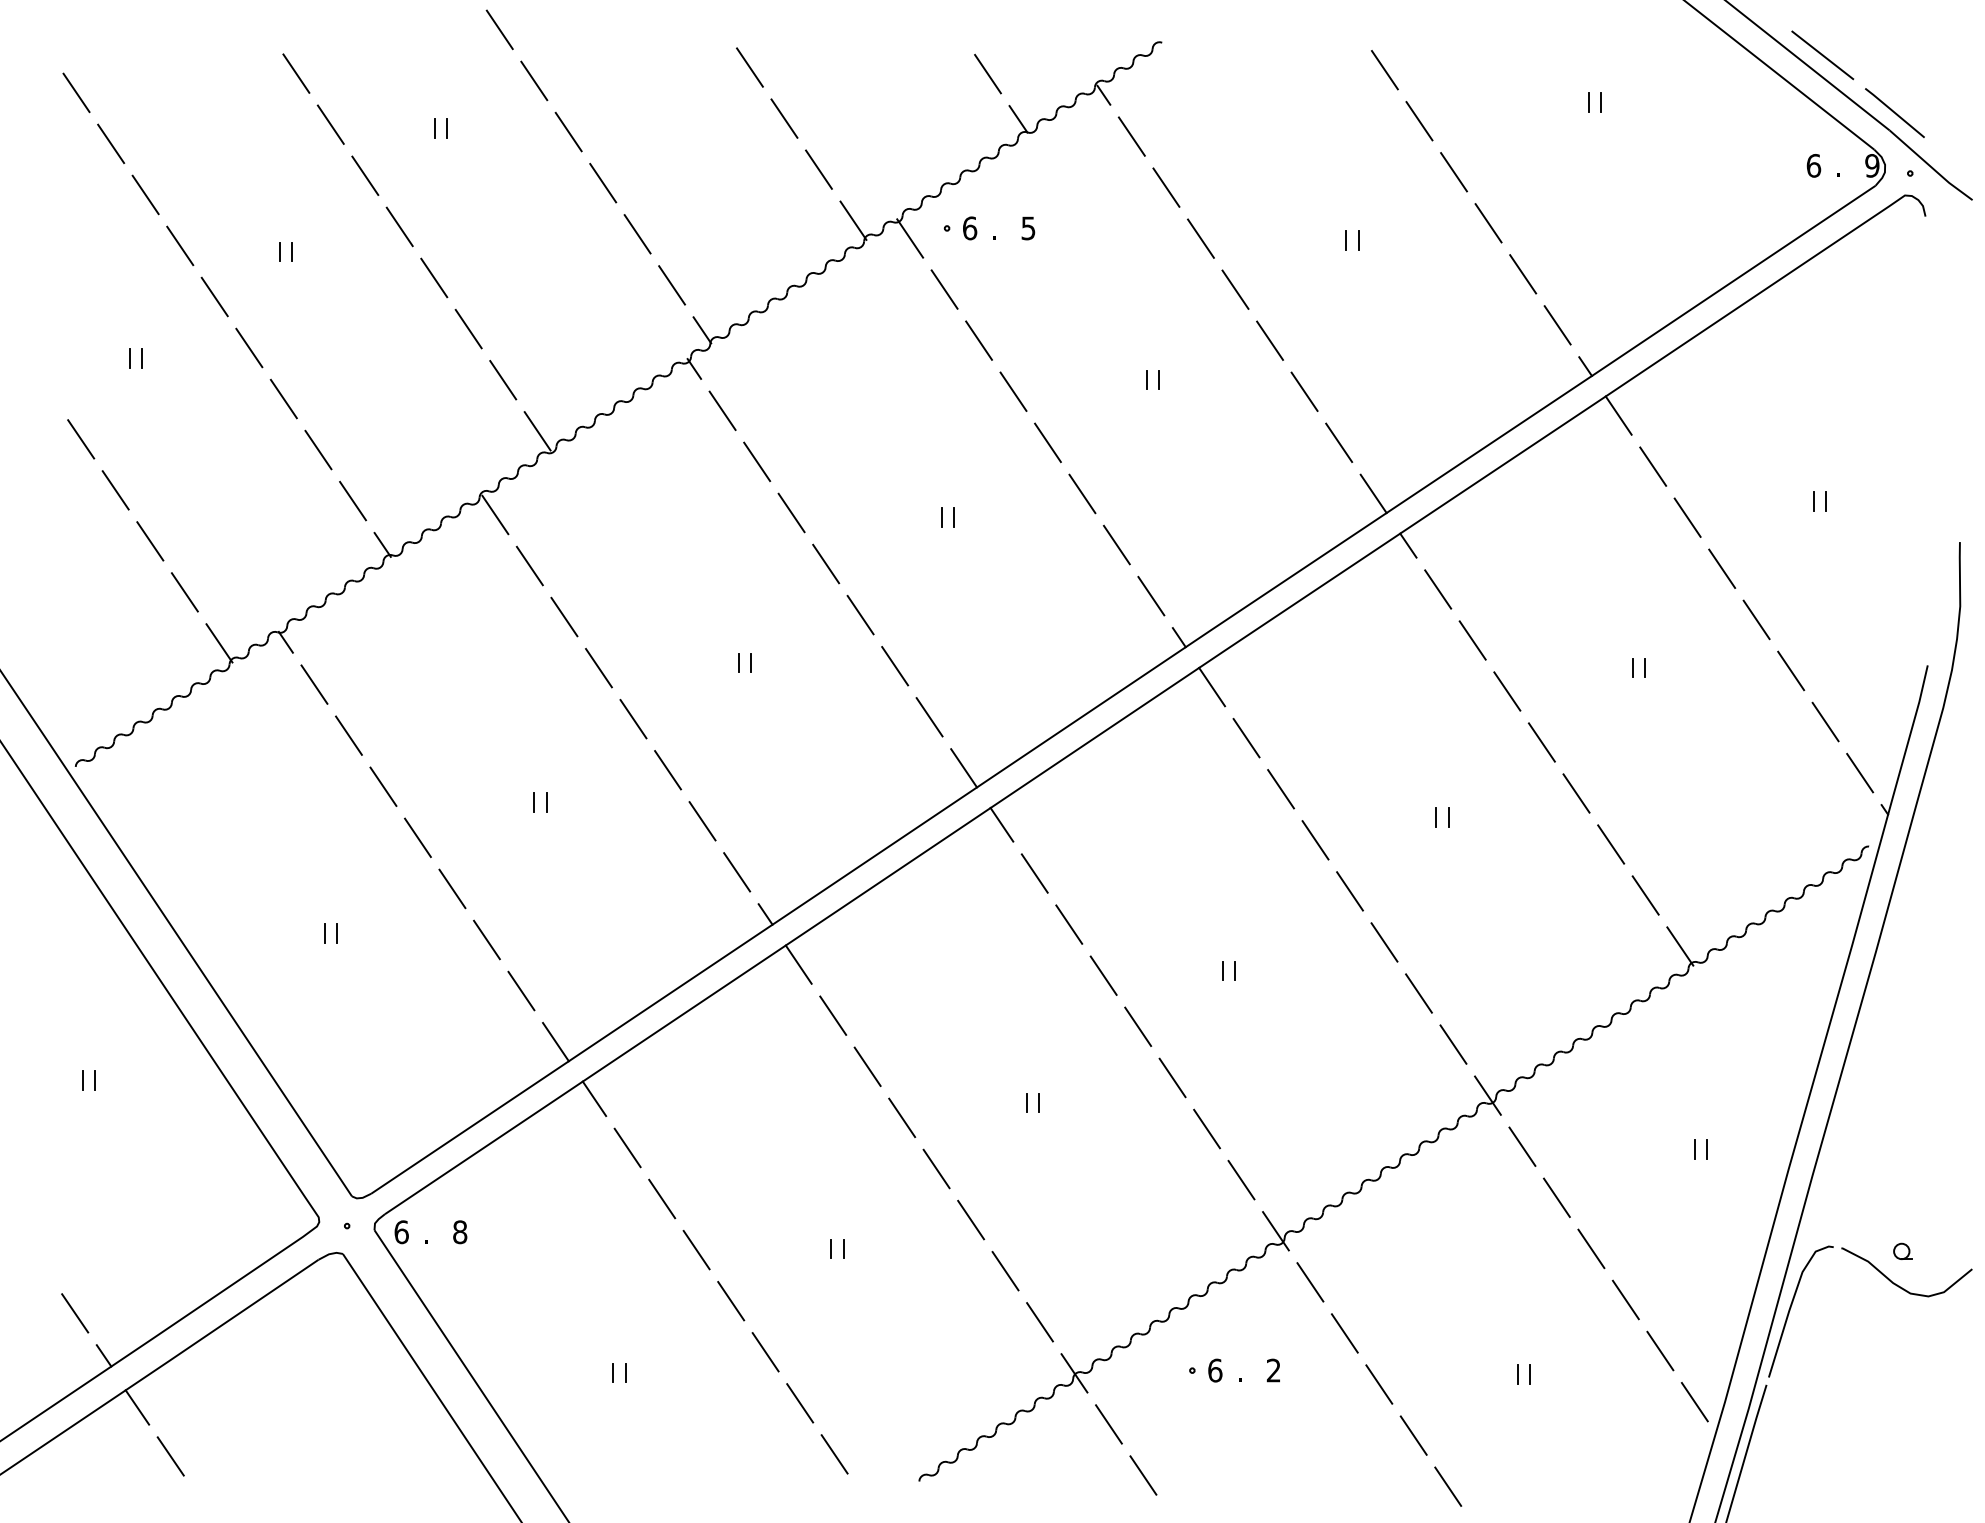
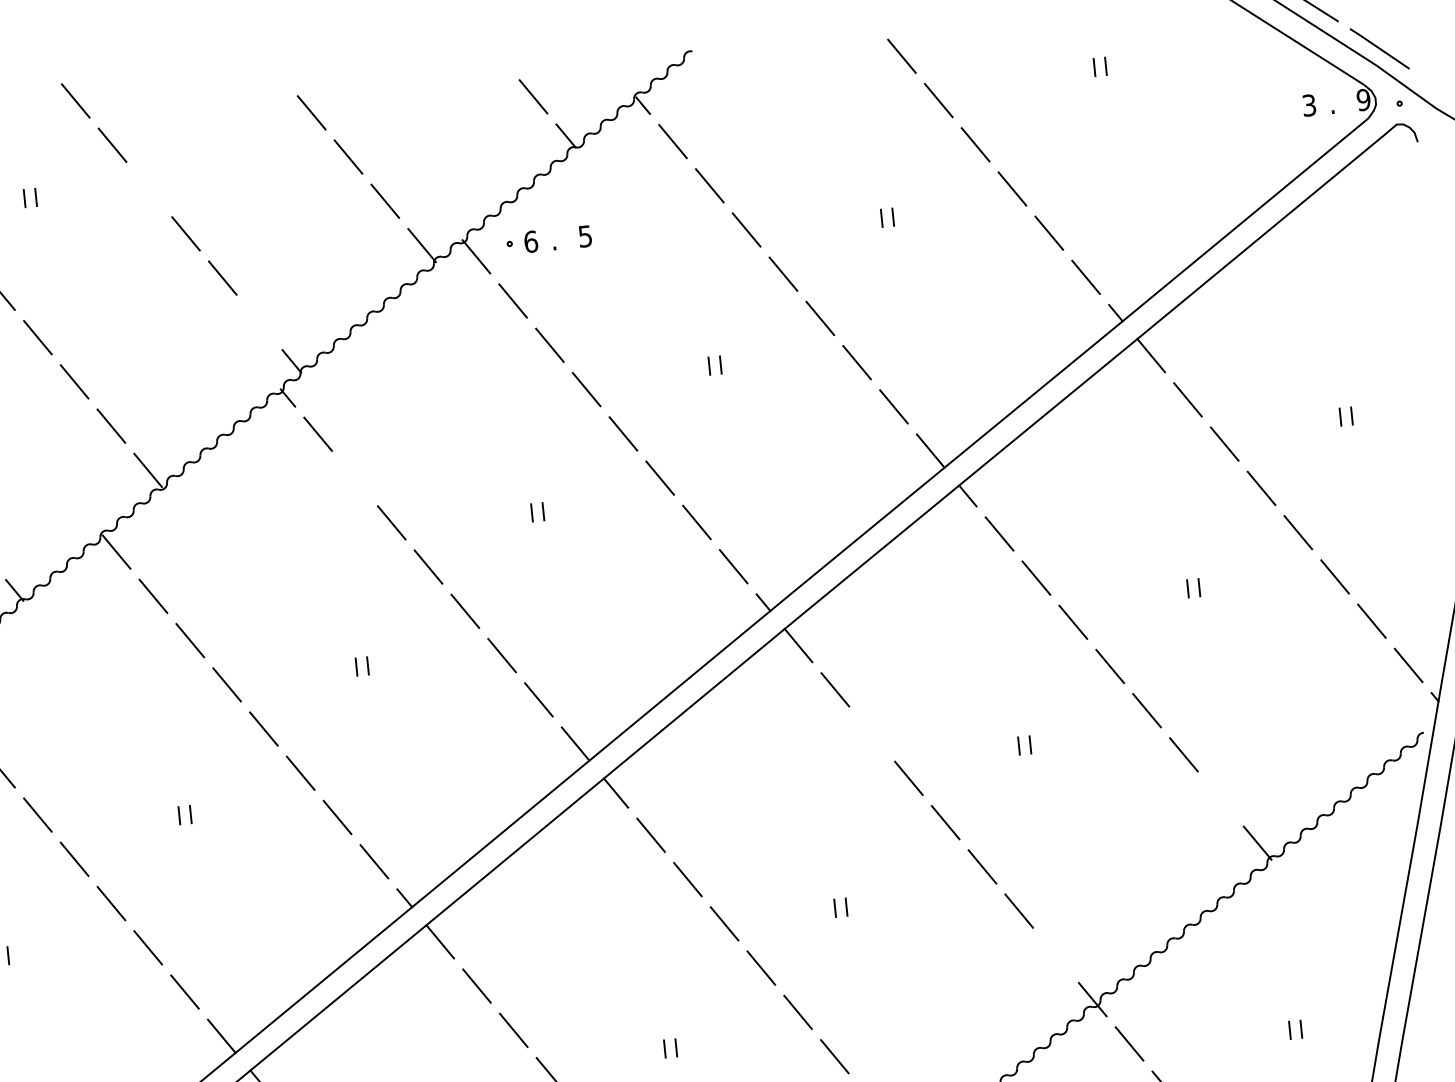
line: (568, 132) -> (149, 189), removed
text: (1813, 165) -> (1309, 105), 6 -> 3
line: (671, 285) -> (259, 322), removed
line: (757, 461) -> (355, 478), removed
line: (1280, 789) -> (871, 734), removed
line: (1645, 895) -> (1220, 799), removed
line: (1453, 1044) -> (1056, 955), removed

